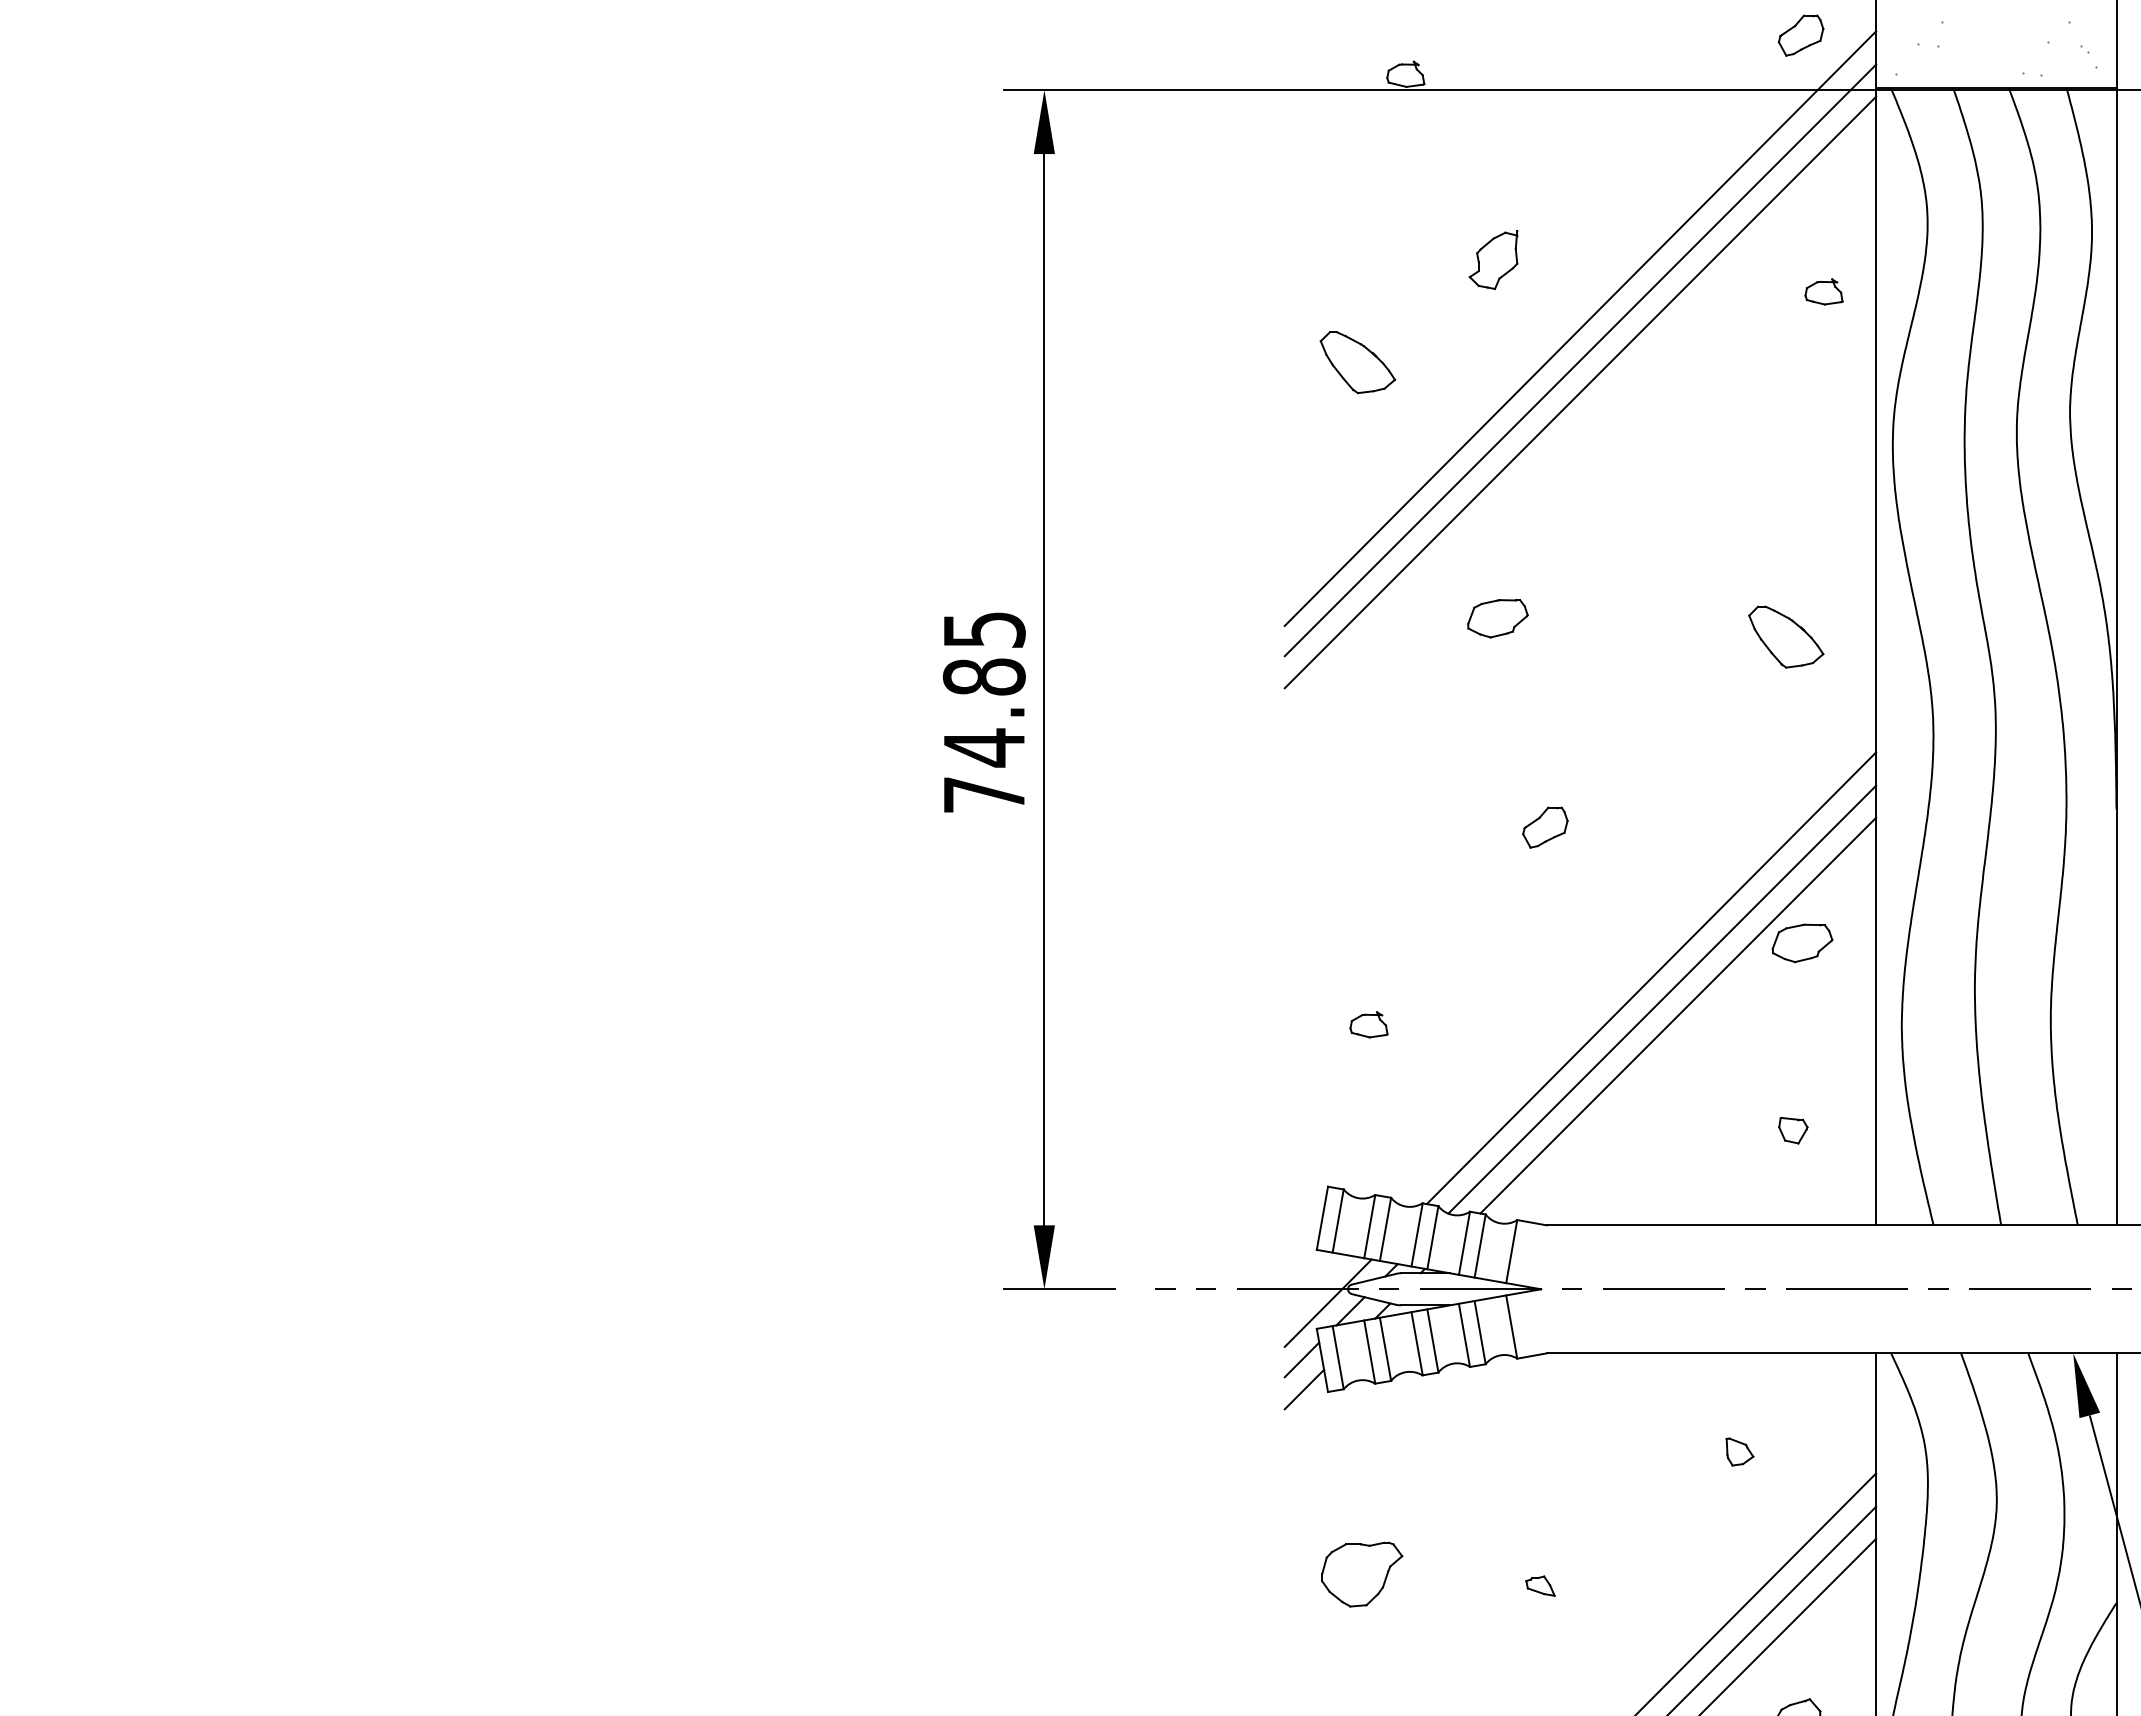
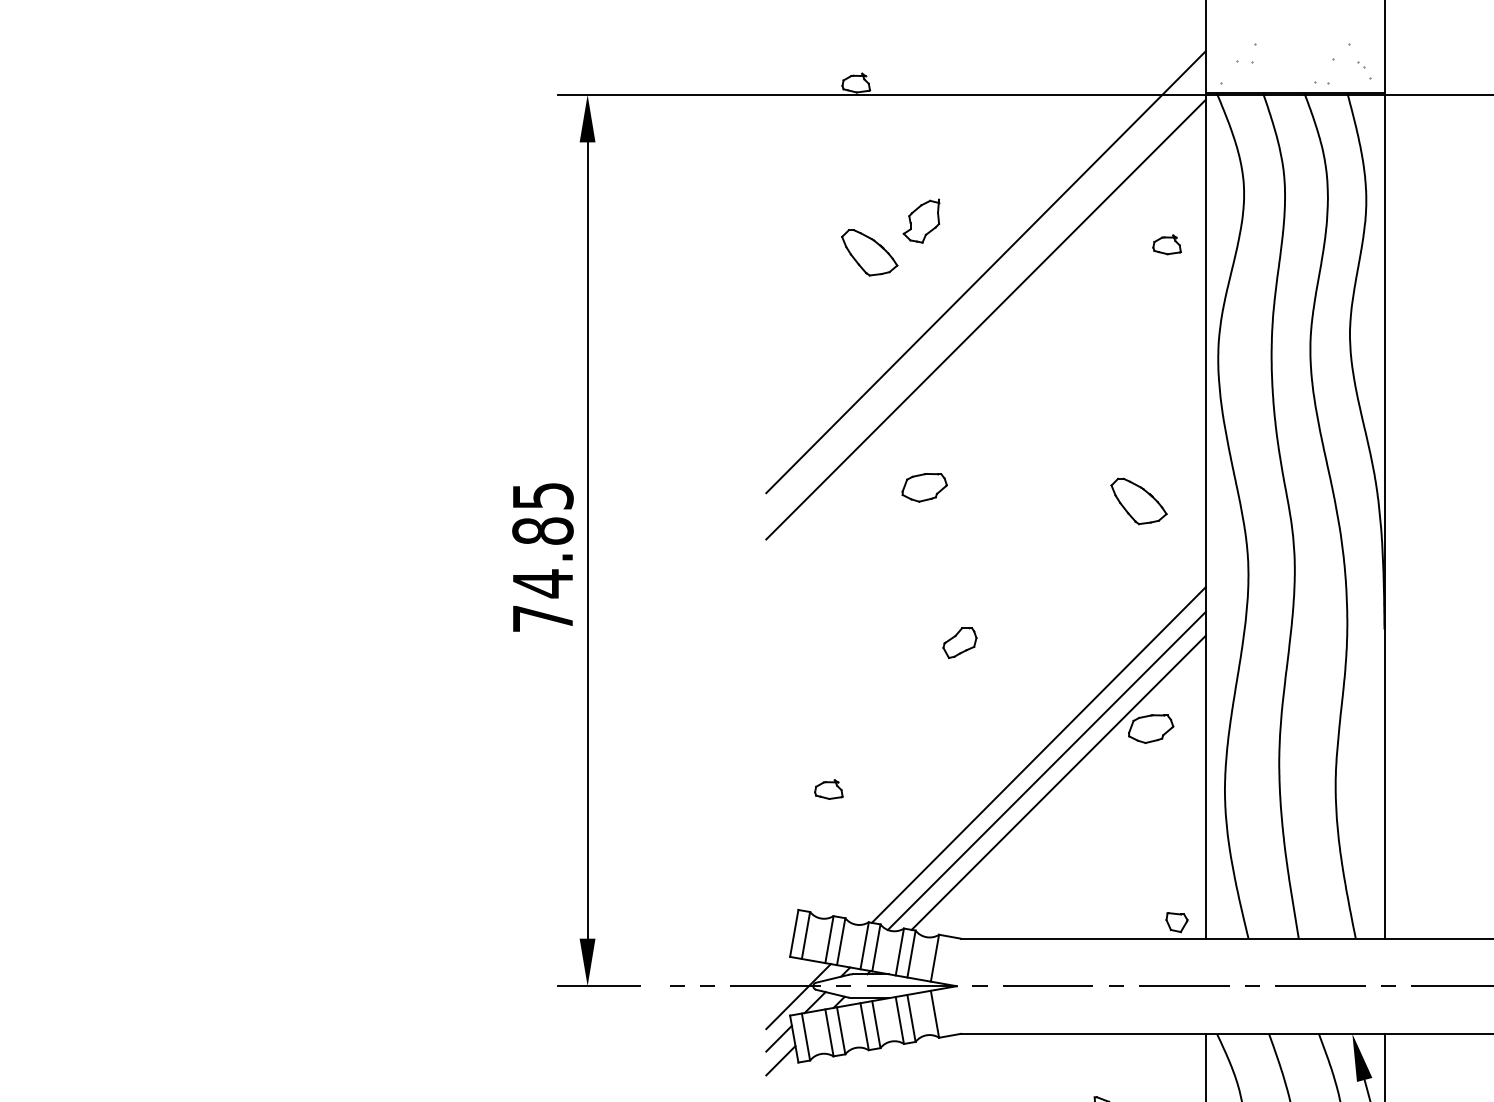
part: (1800, 35) -> (1149, 54), removed
line: (1580, 360) -> (986, 295), removed
part: (1357, 362) -> (869, 252), moved
part: (1793, 1130) -> (1177, 922), moved

